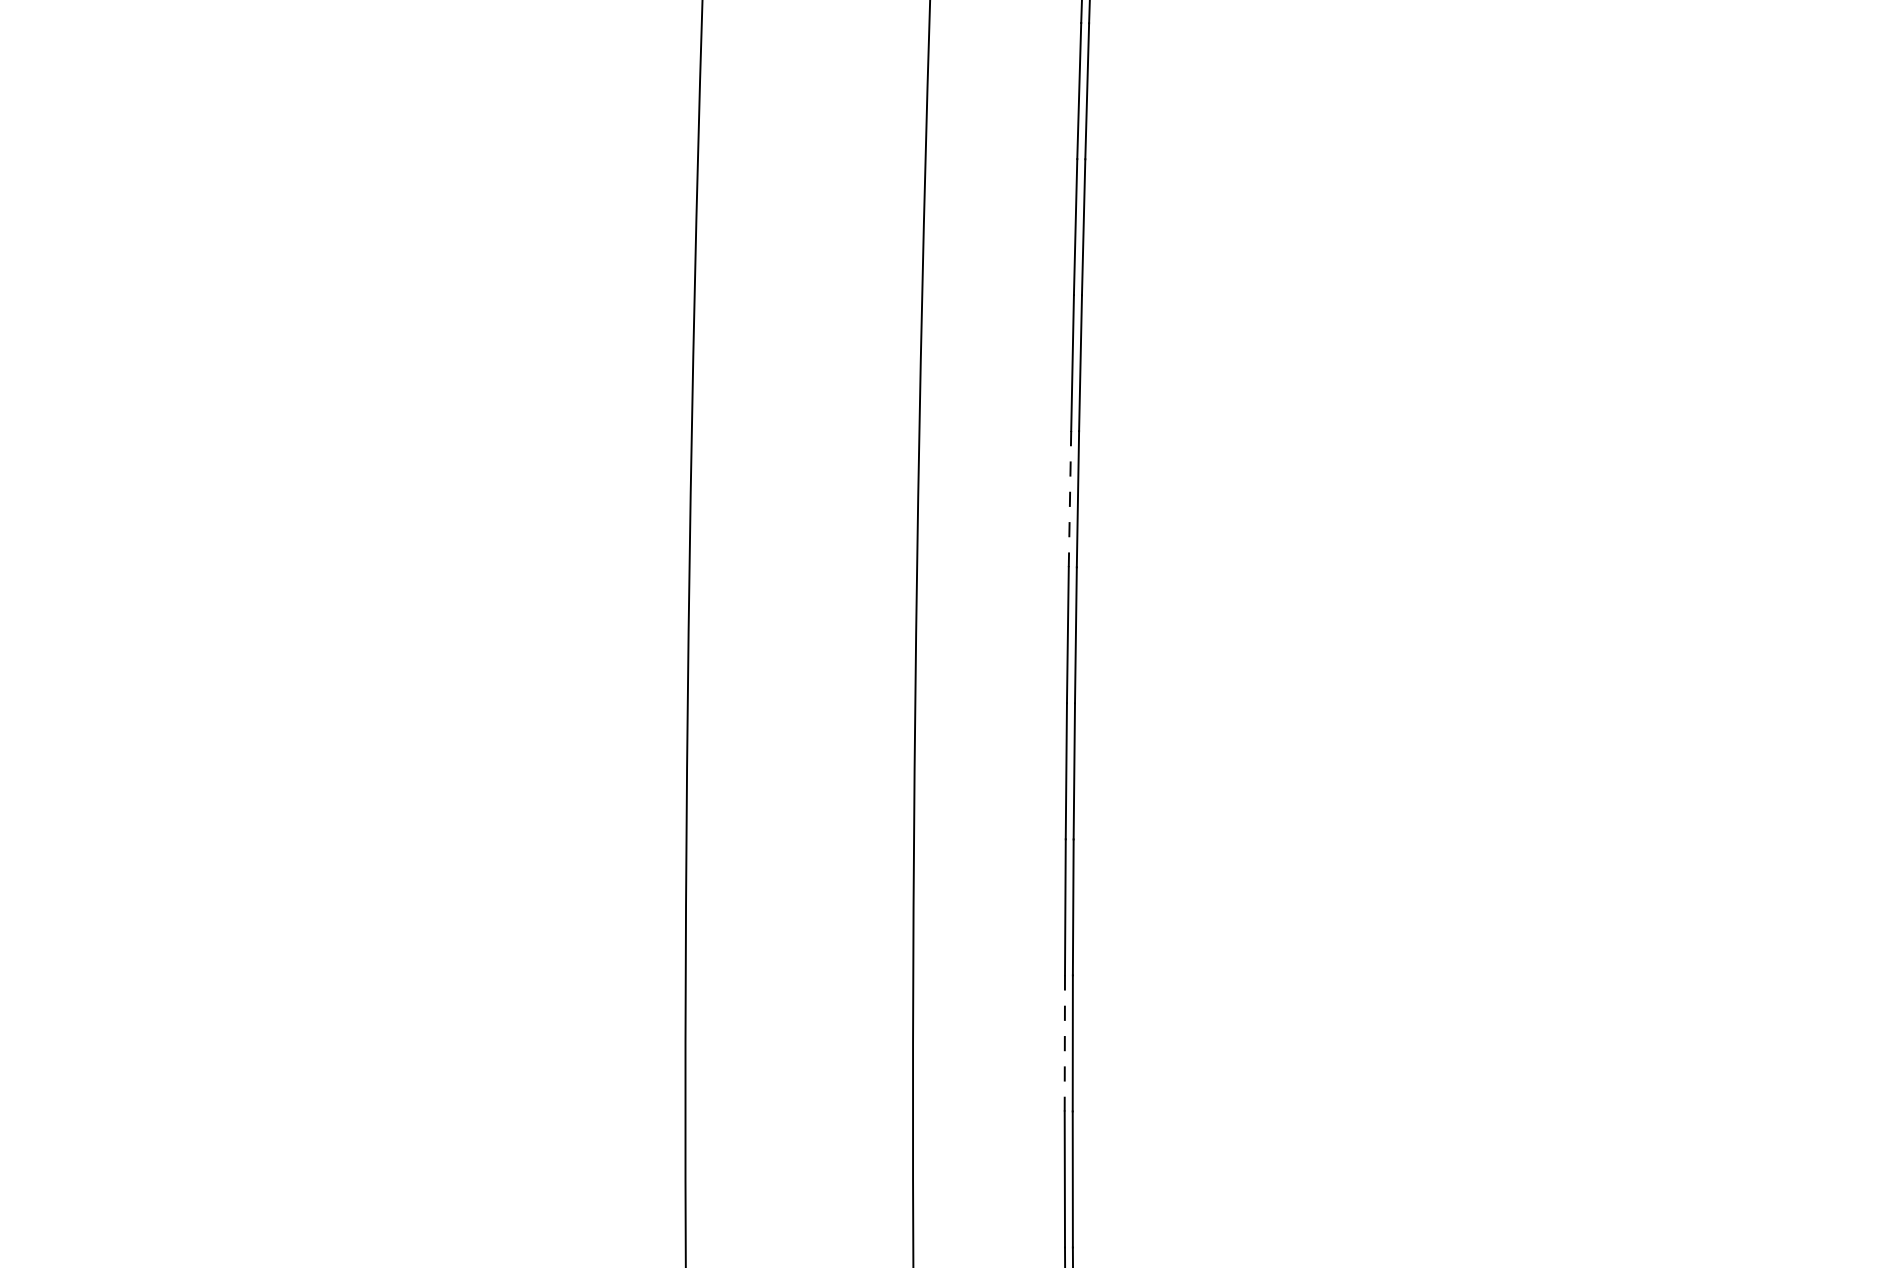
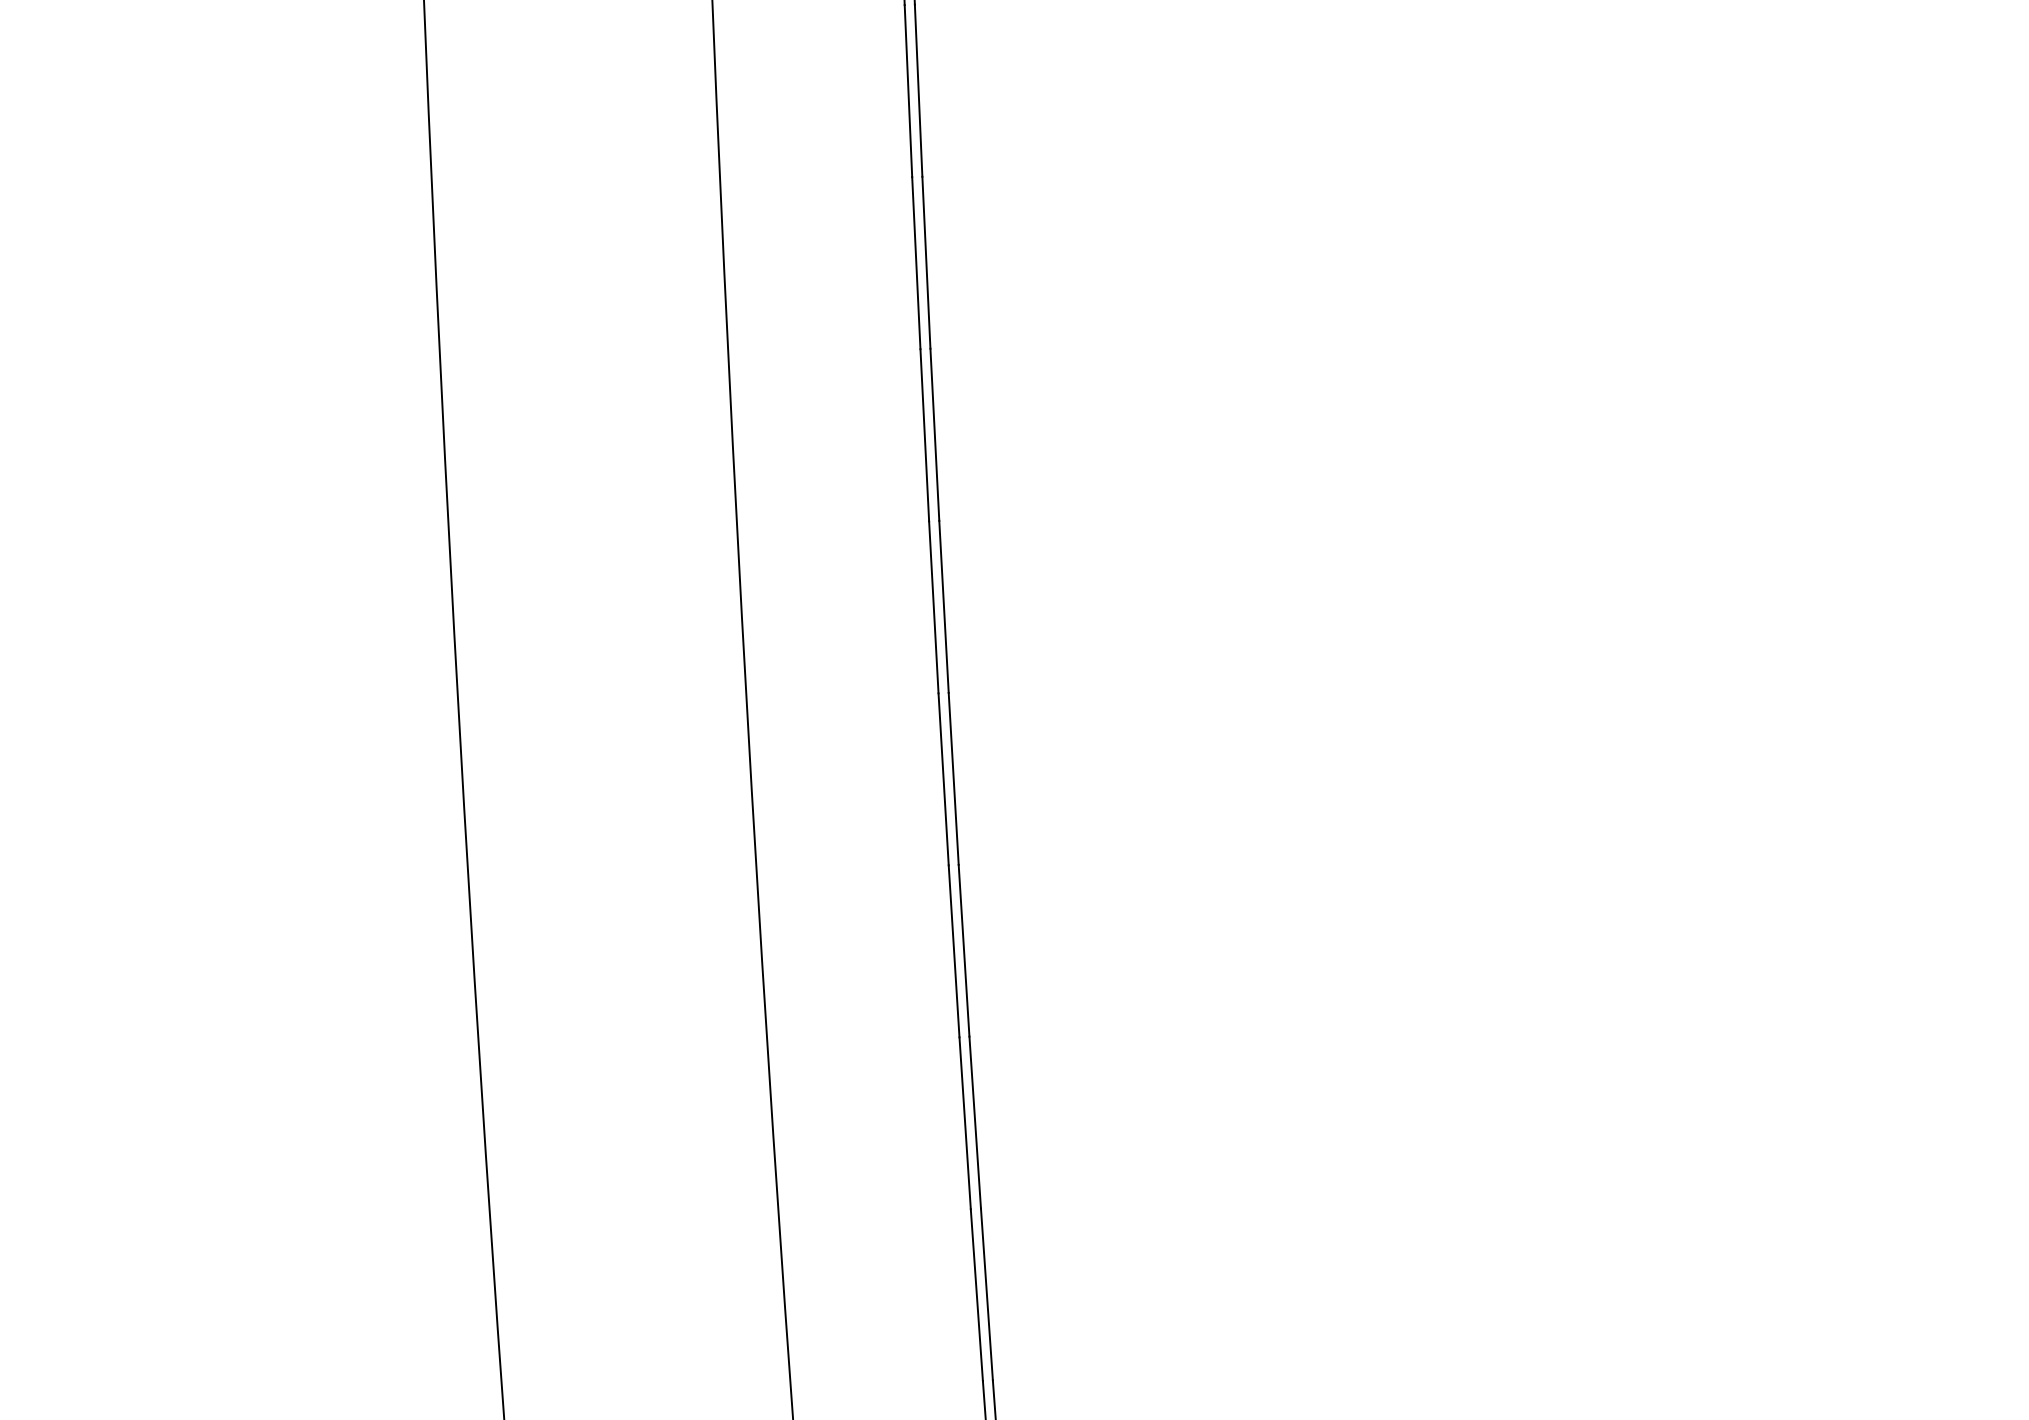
line: (1069, 499) -> (924, 435), dashed -> solid
line: (1064, 1043) -> (964, 1123), dashed -> solid

